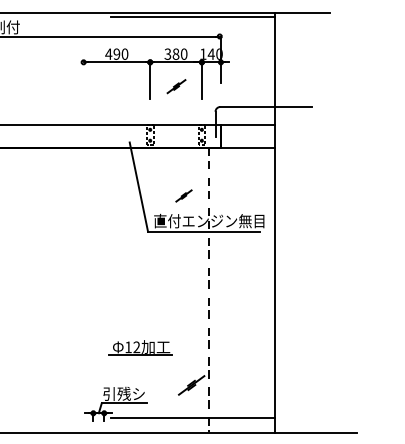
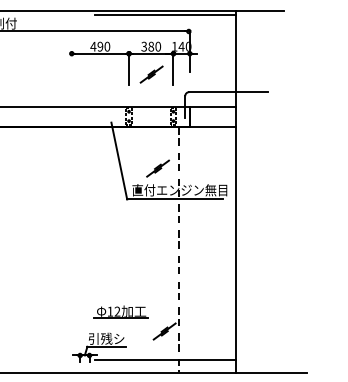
part: (176, 86) -> (151, 74), size x1.43
part: (183, 195) -> (157, 168), size x1.67
part: (140, 347) -> (120, 311), moved

